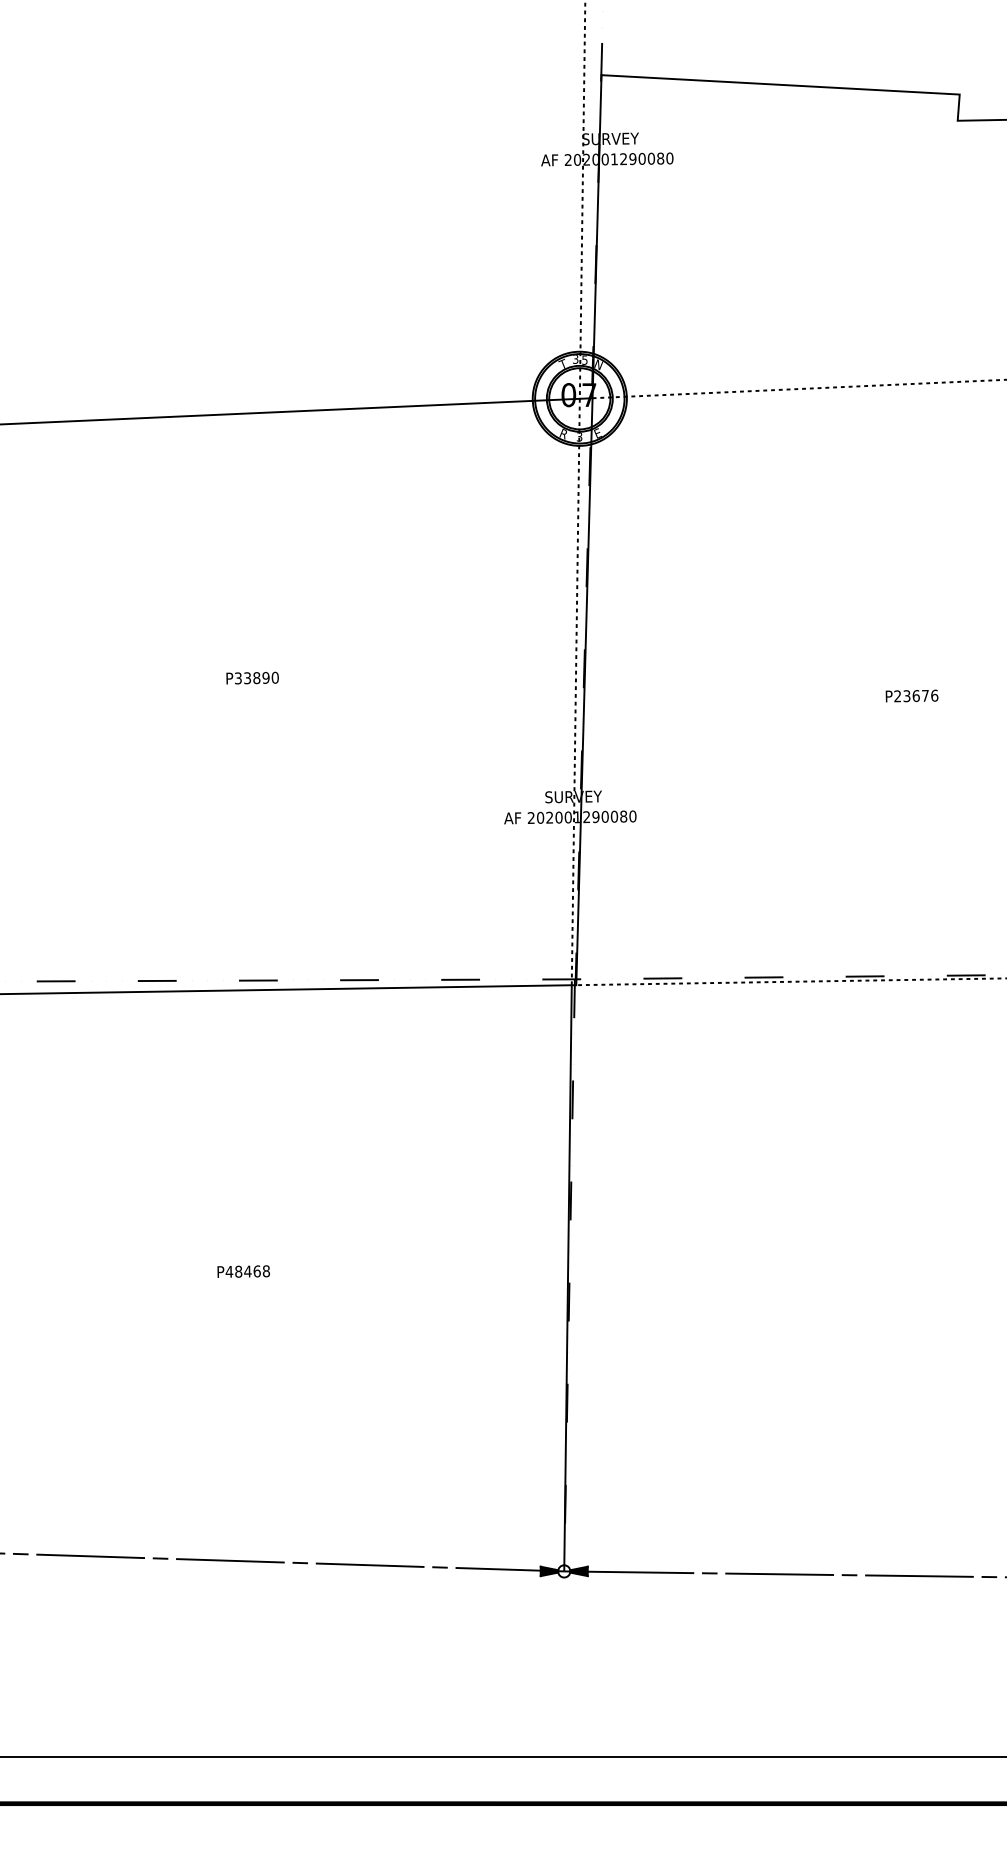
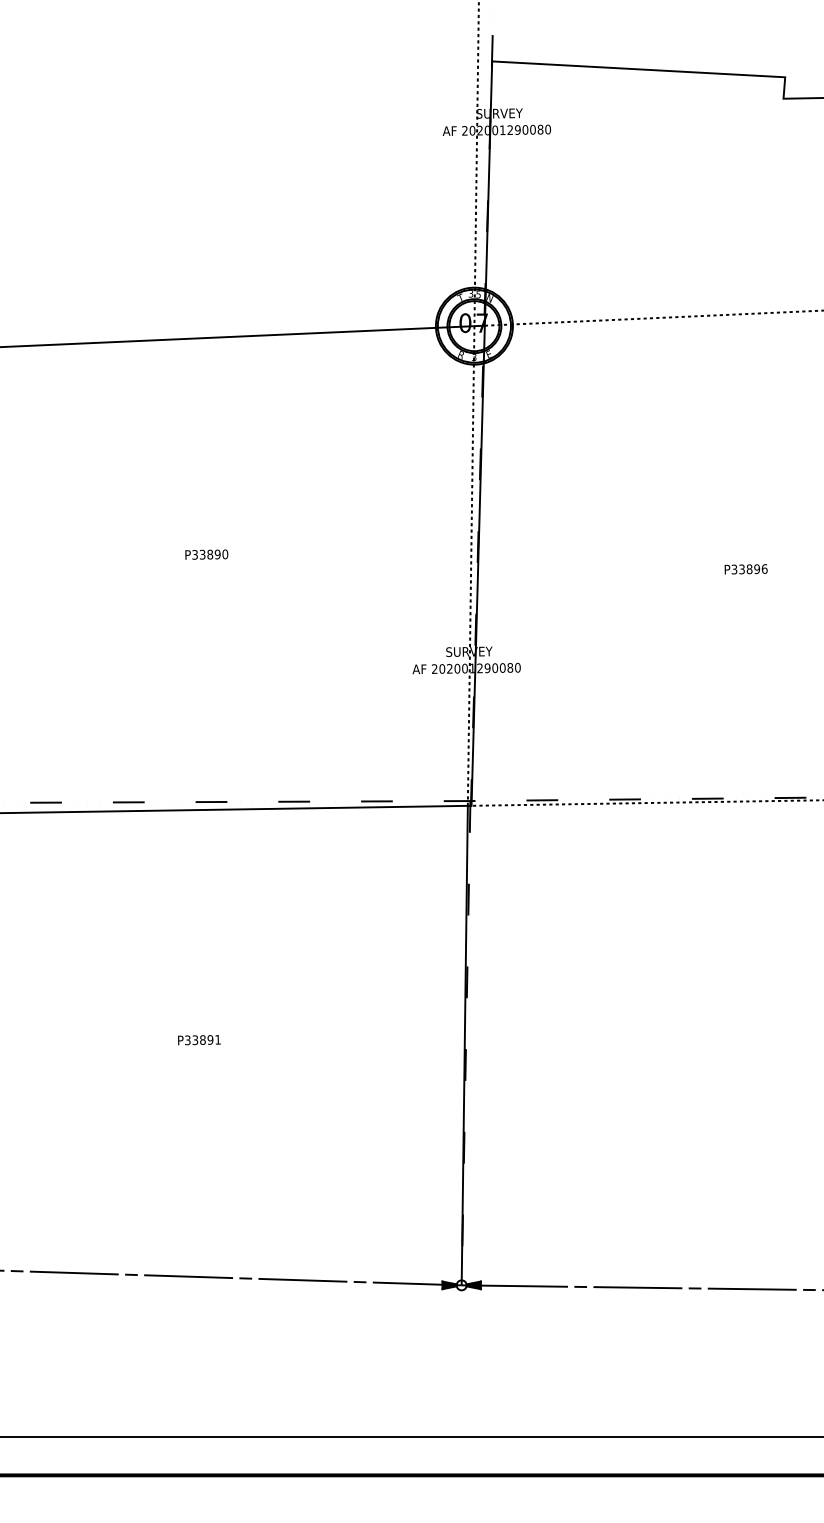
text: (911, 696) -> (745, 569), P23676 -> P33896
text: (247, 1272) -> (202, 1040), P48468 -> P33891

